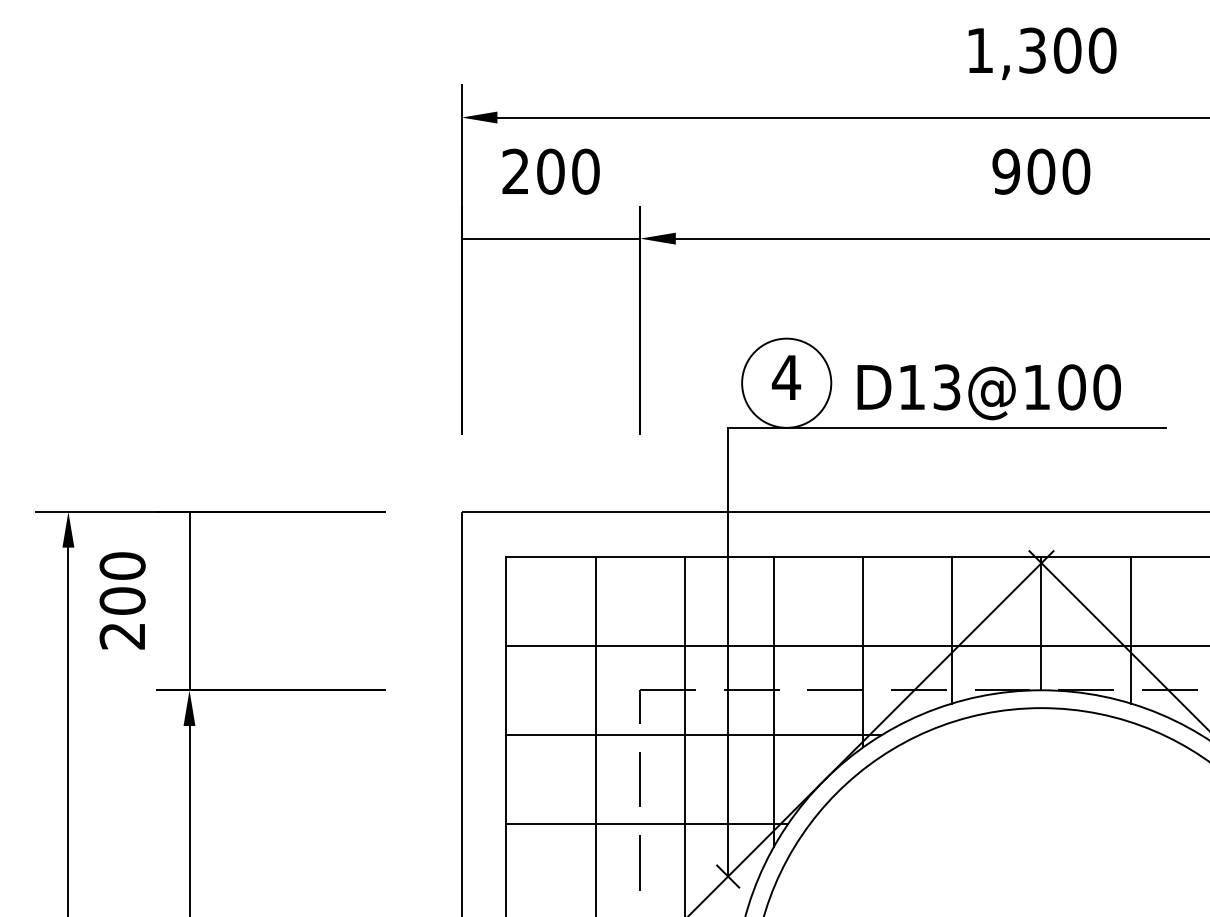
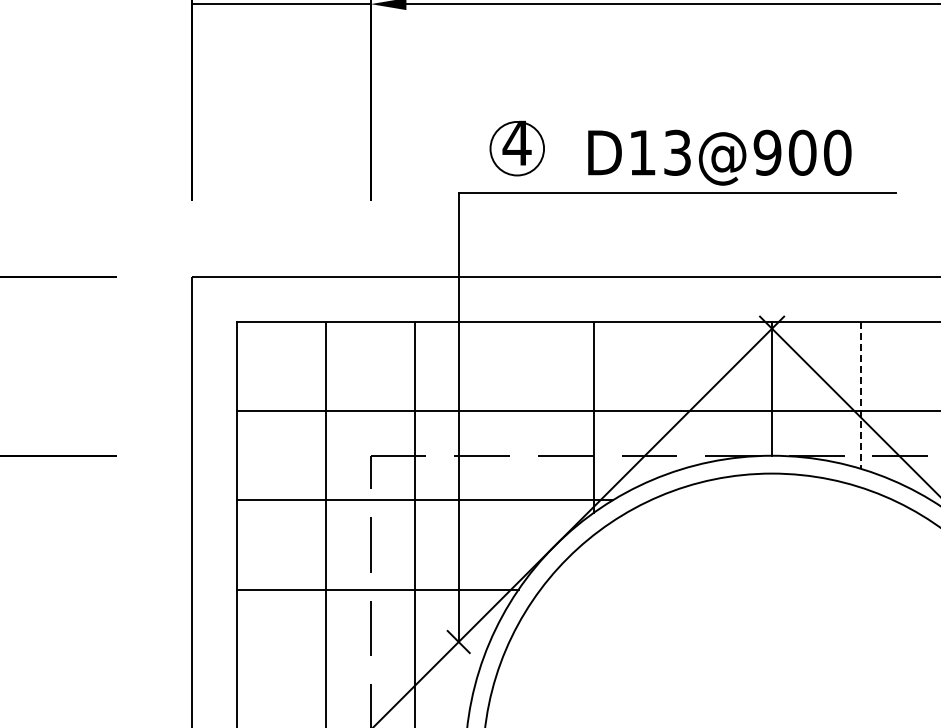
circle: (786, 382) -> (517, 147), size x0.6
text: (1036, 387) -> (767, 152), D13@100 -> D13@900
line: (952, 629) -> (683, 394), removed
line: (1130, 630) -> (861, 395), solid -> dashed
line: (773, 701) -> (504, 466), removed

